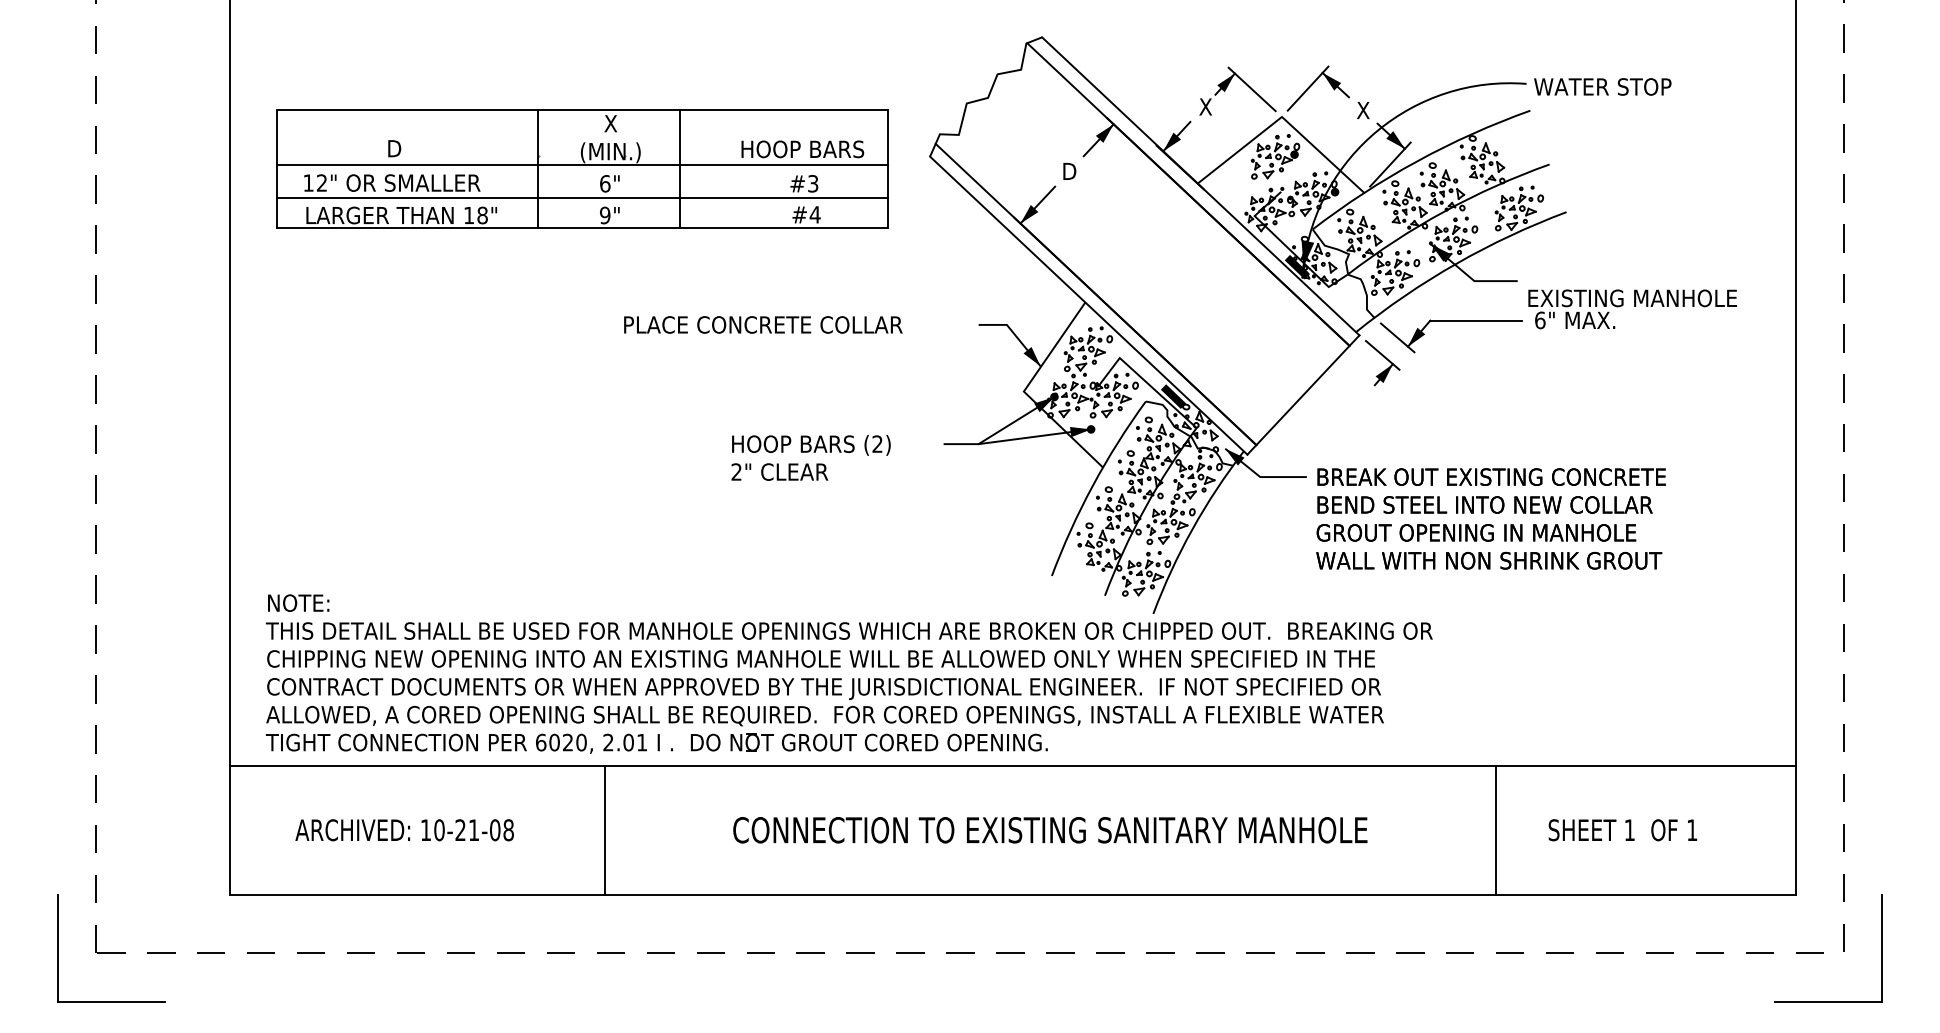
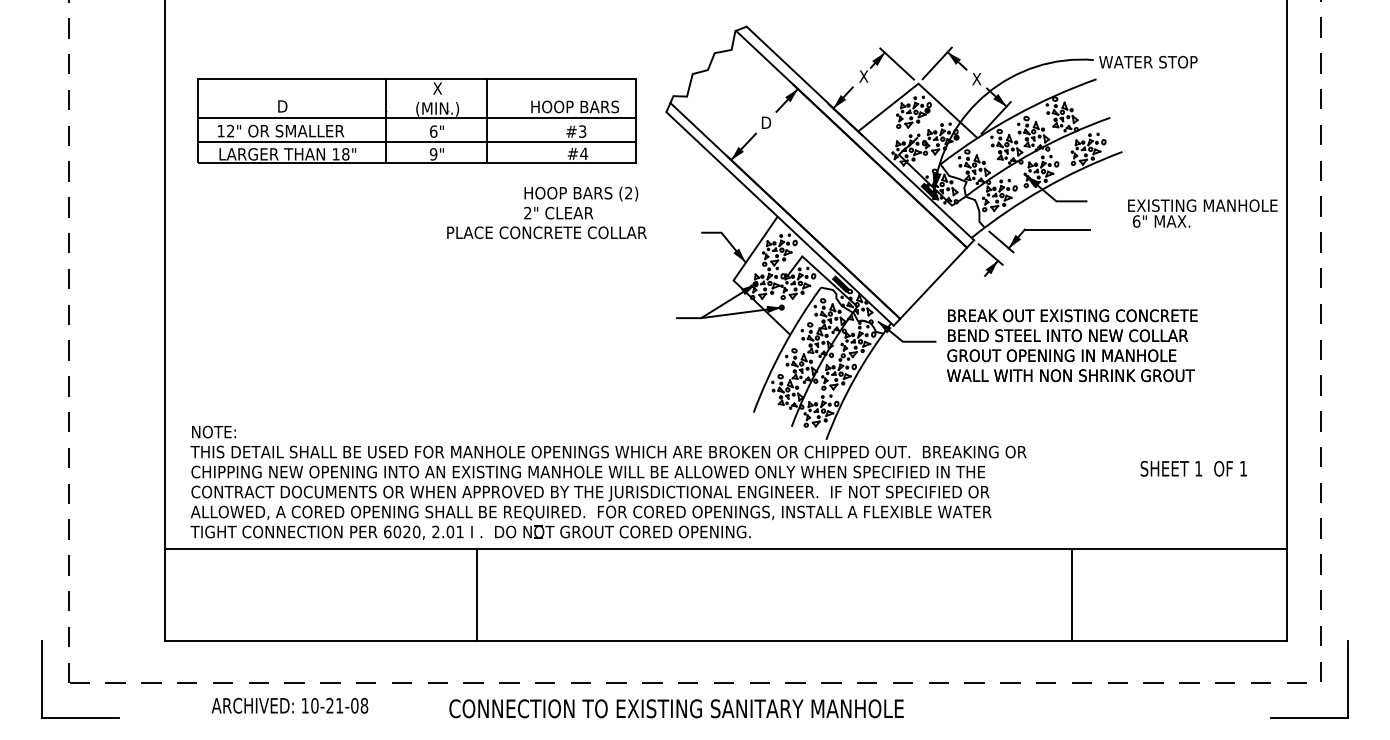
text: (1632, 309) -> (1202, 213), moved
text: (811, 457) -> (581, 202), moved
text: (1491, 518) -> (1072, 345), moved
text: (404, 829) -> (289, 705), moved
line: (605, 829) -> (476, 594), moved
text: (1050, 829) -> (676, 708), moved
text: (1622, 829) -> (1193, 468), moved

